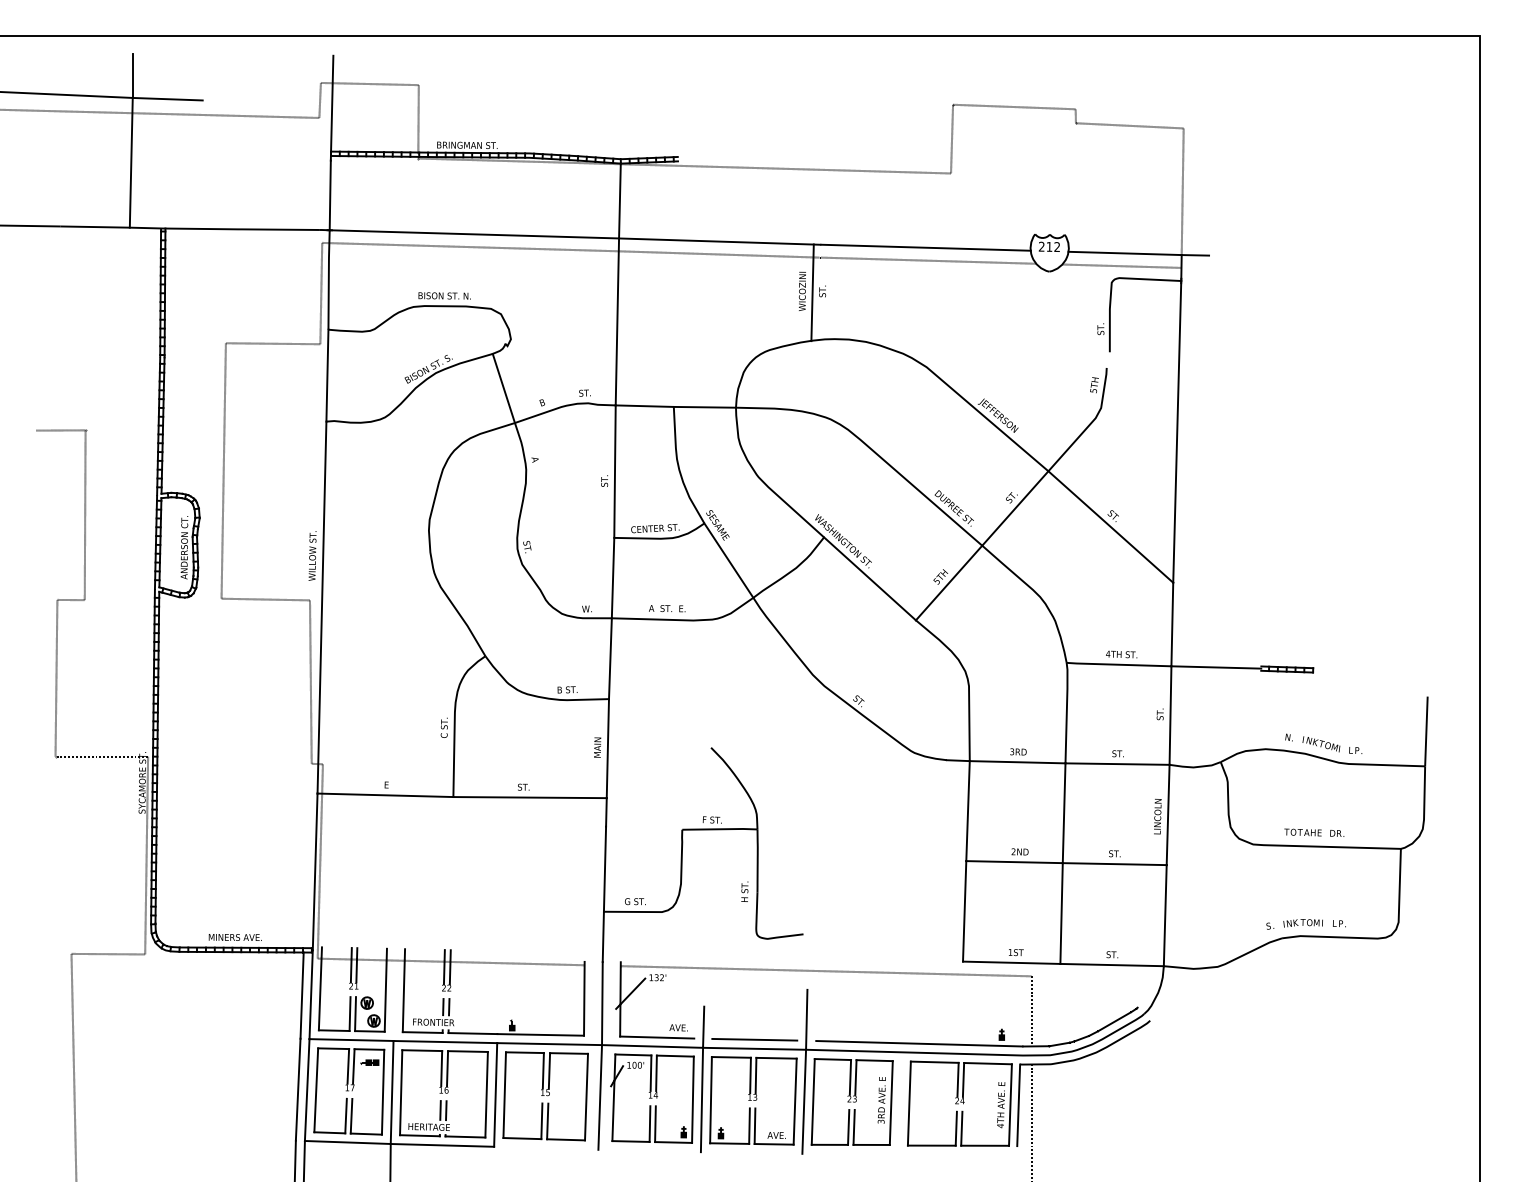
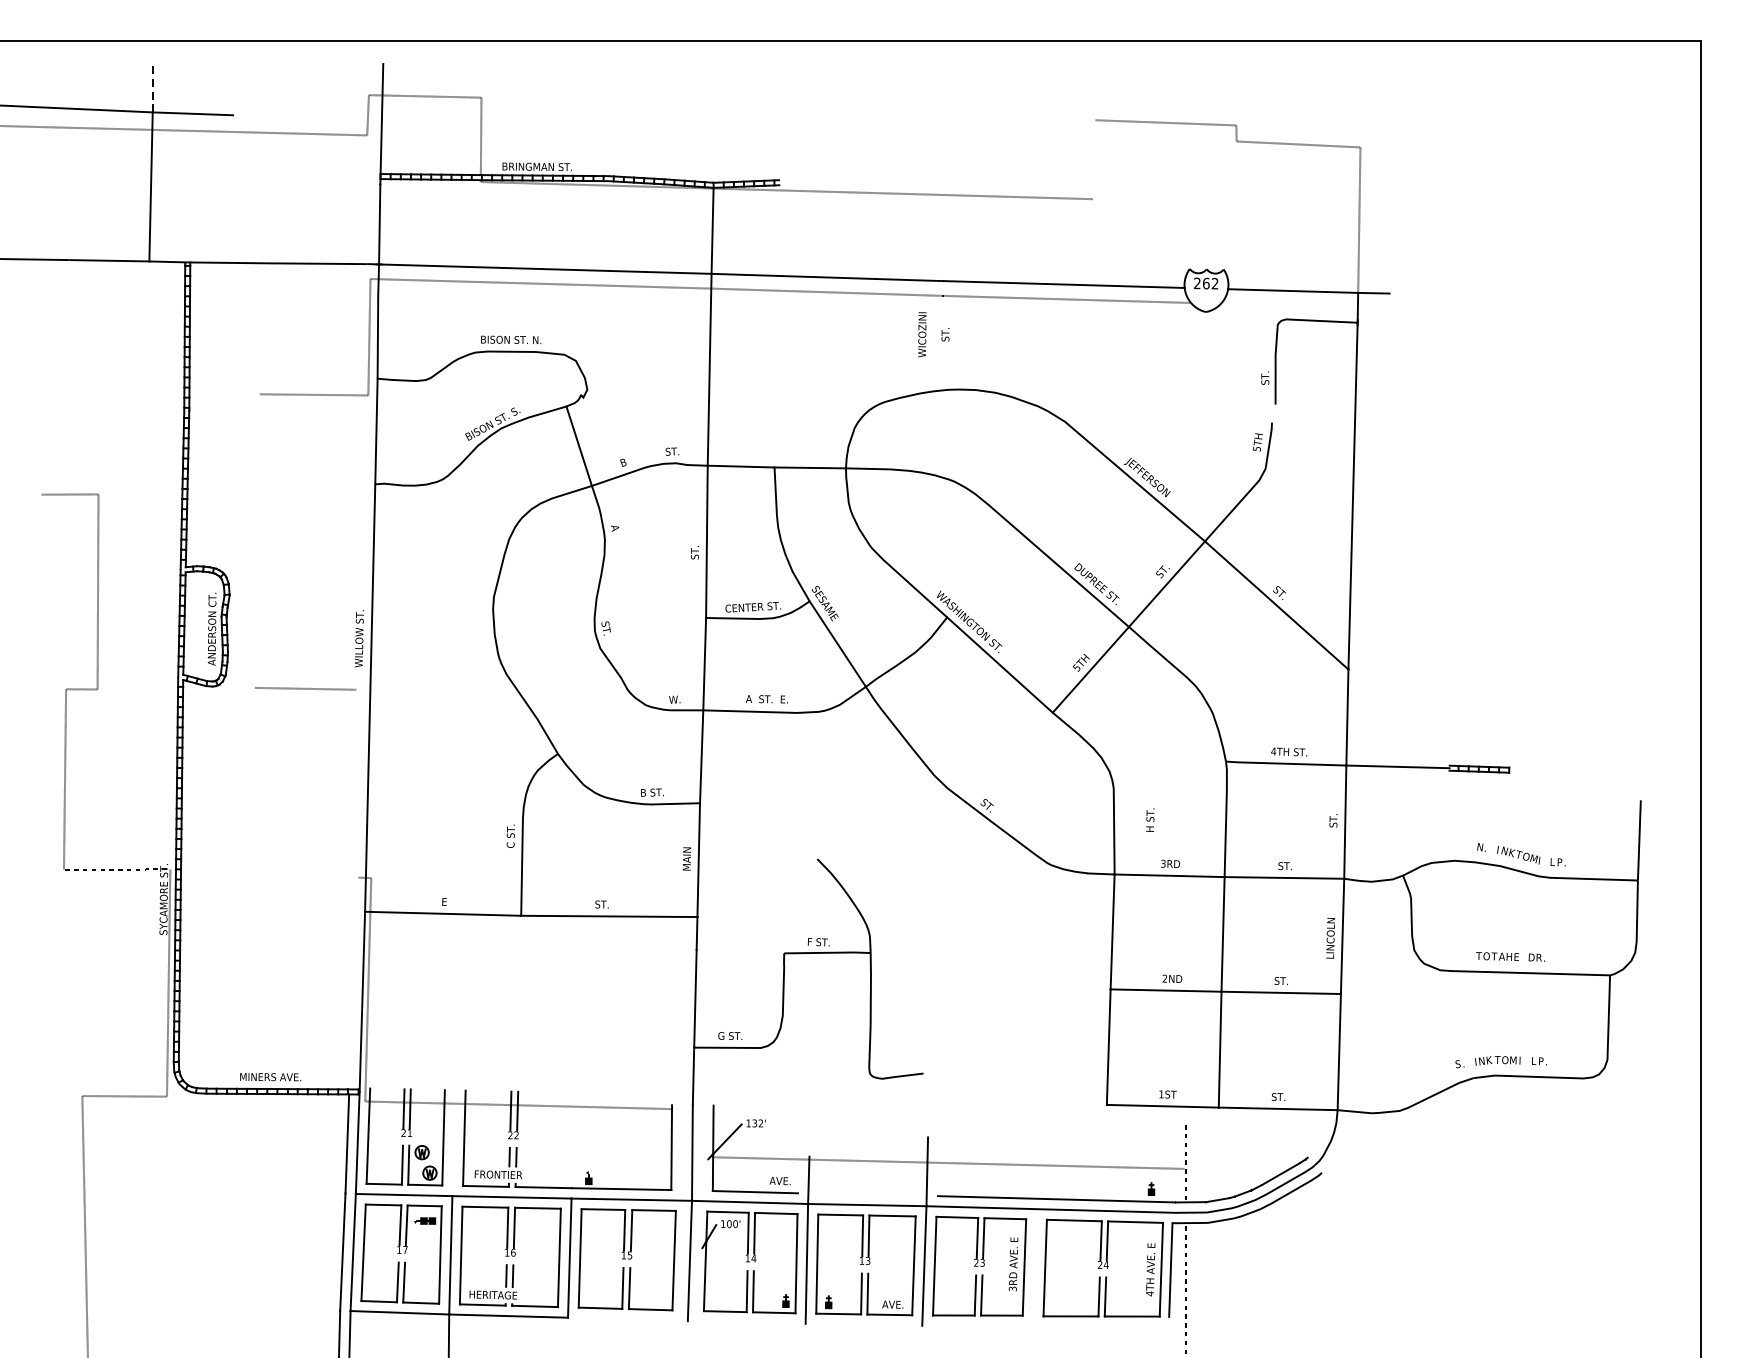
line: (132, 76) -> (152, 87), solid -> dashed
line: (952, 138) -> (1094, 158), removed
text: (1049, 246) -> (1206, 283), 212 -> 262
line: (1121, 265) -> (1288, 304), removed
line: (812, 292) -> (933, 335), removed
line: (223, 470) -> (257, 540), removed
line: (310, 681) -> (356, 783), removed
text: (744, 891) -> (1149, 819), moved
line: (825, 971) -> (947, 1163), moved
line: (754, 1039) -> (867, 1194), removed

